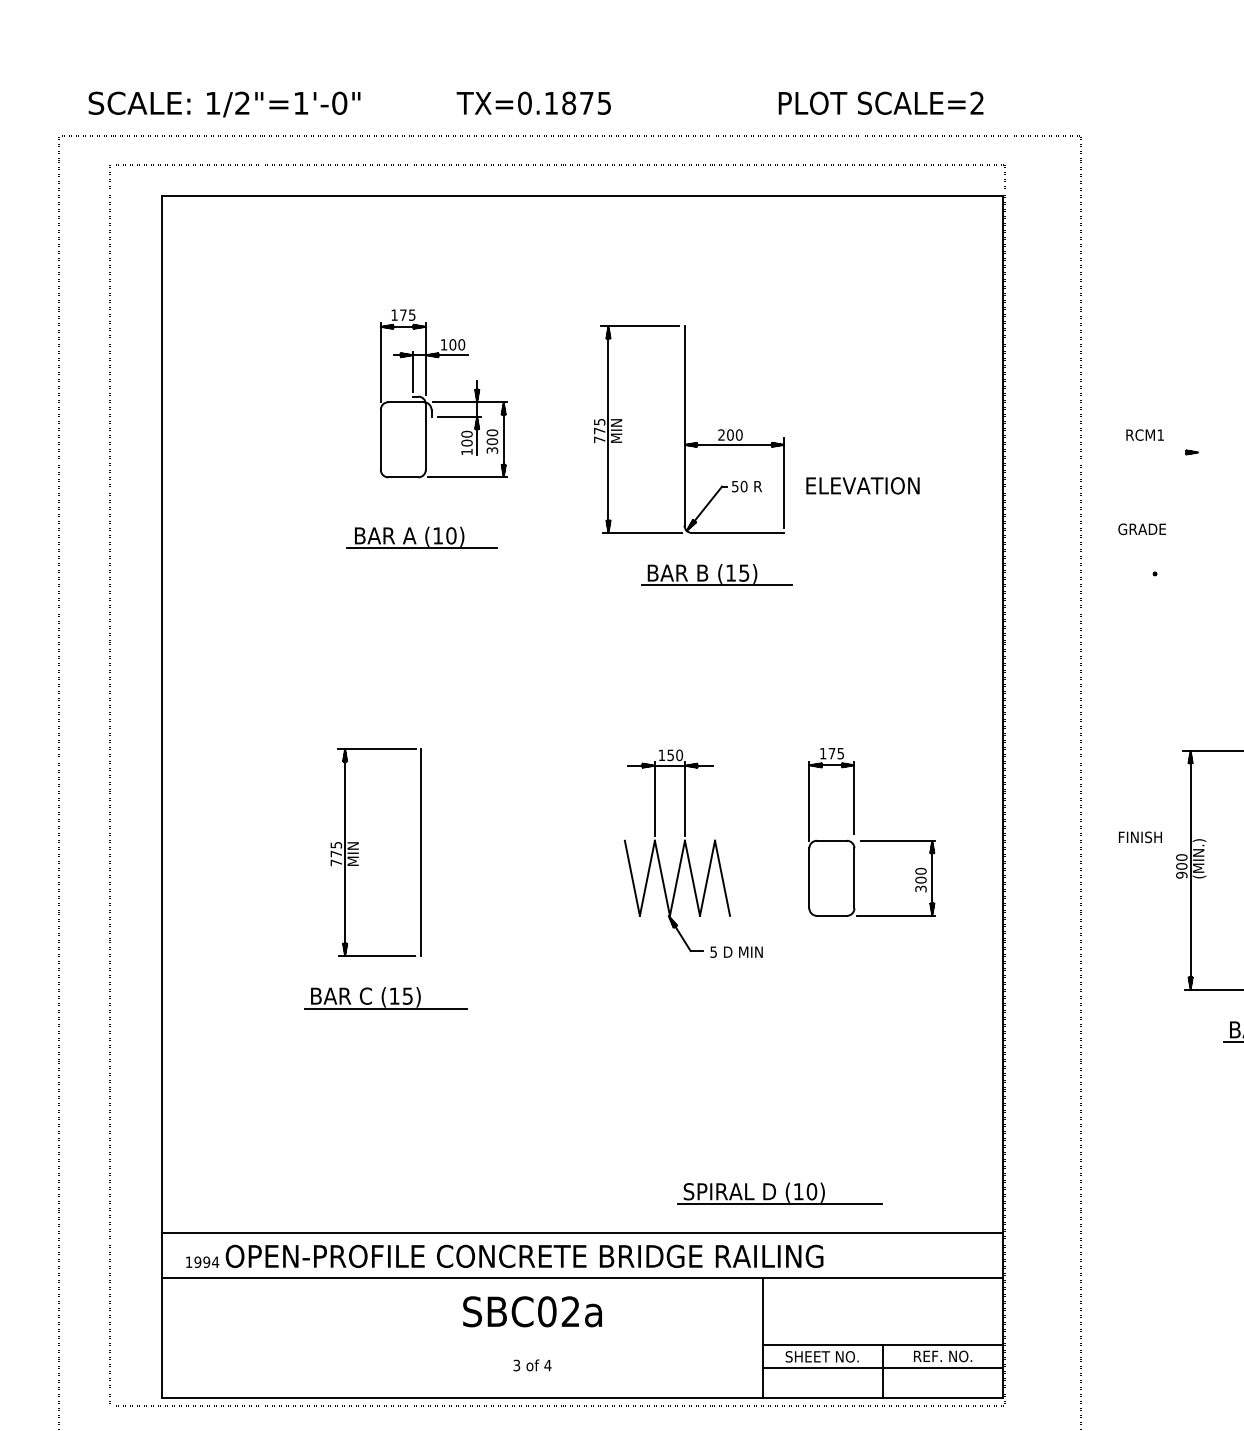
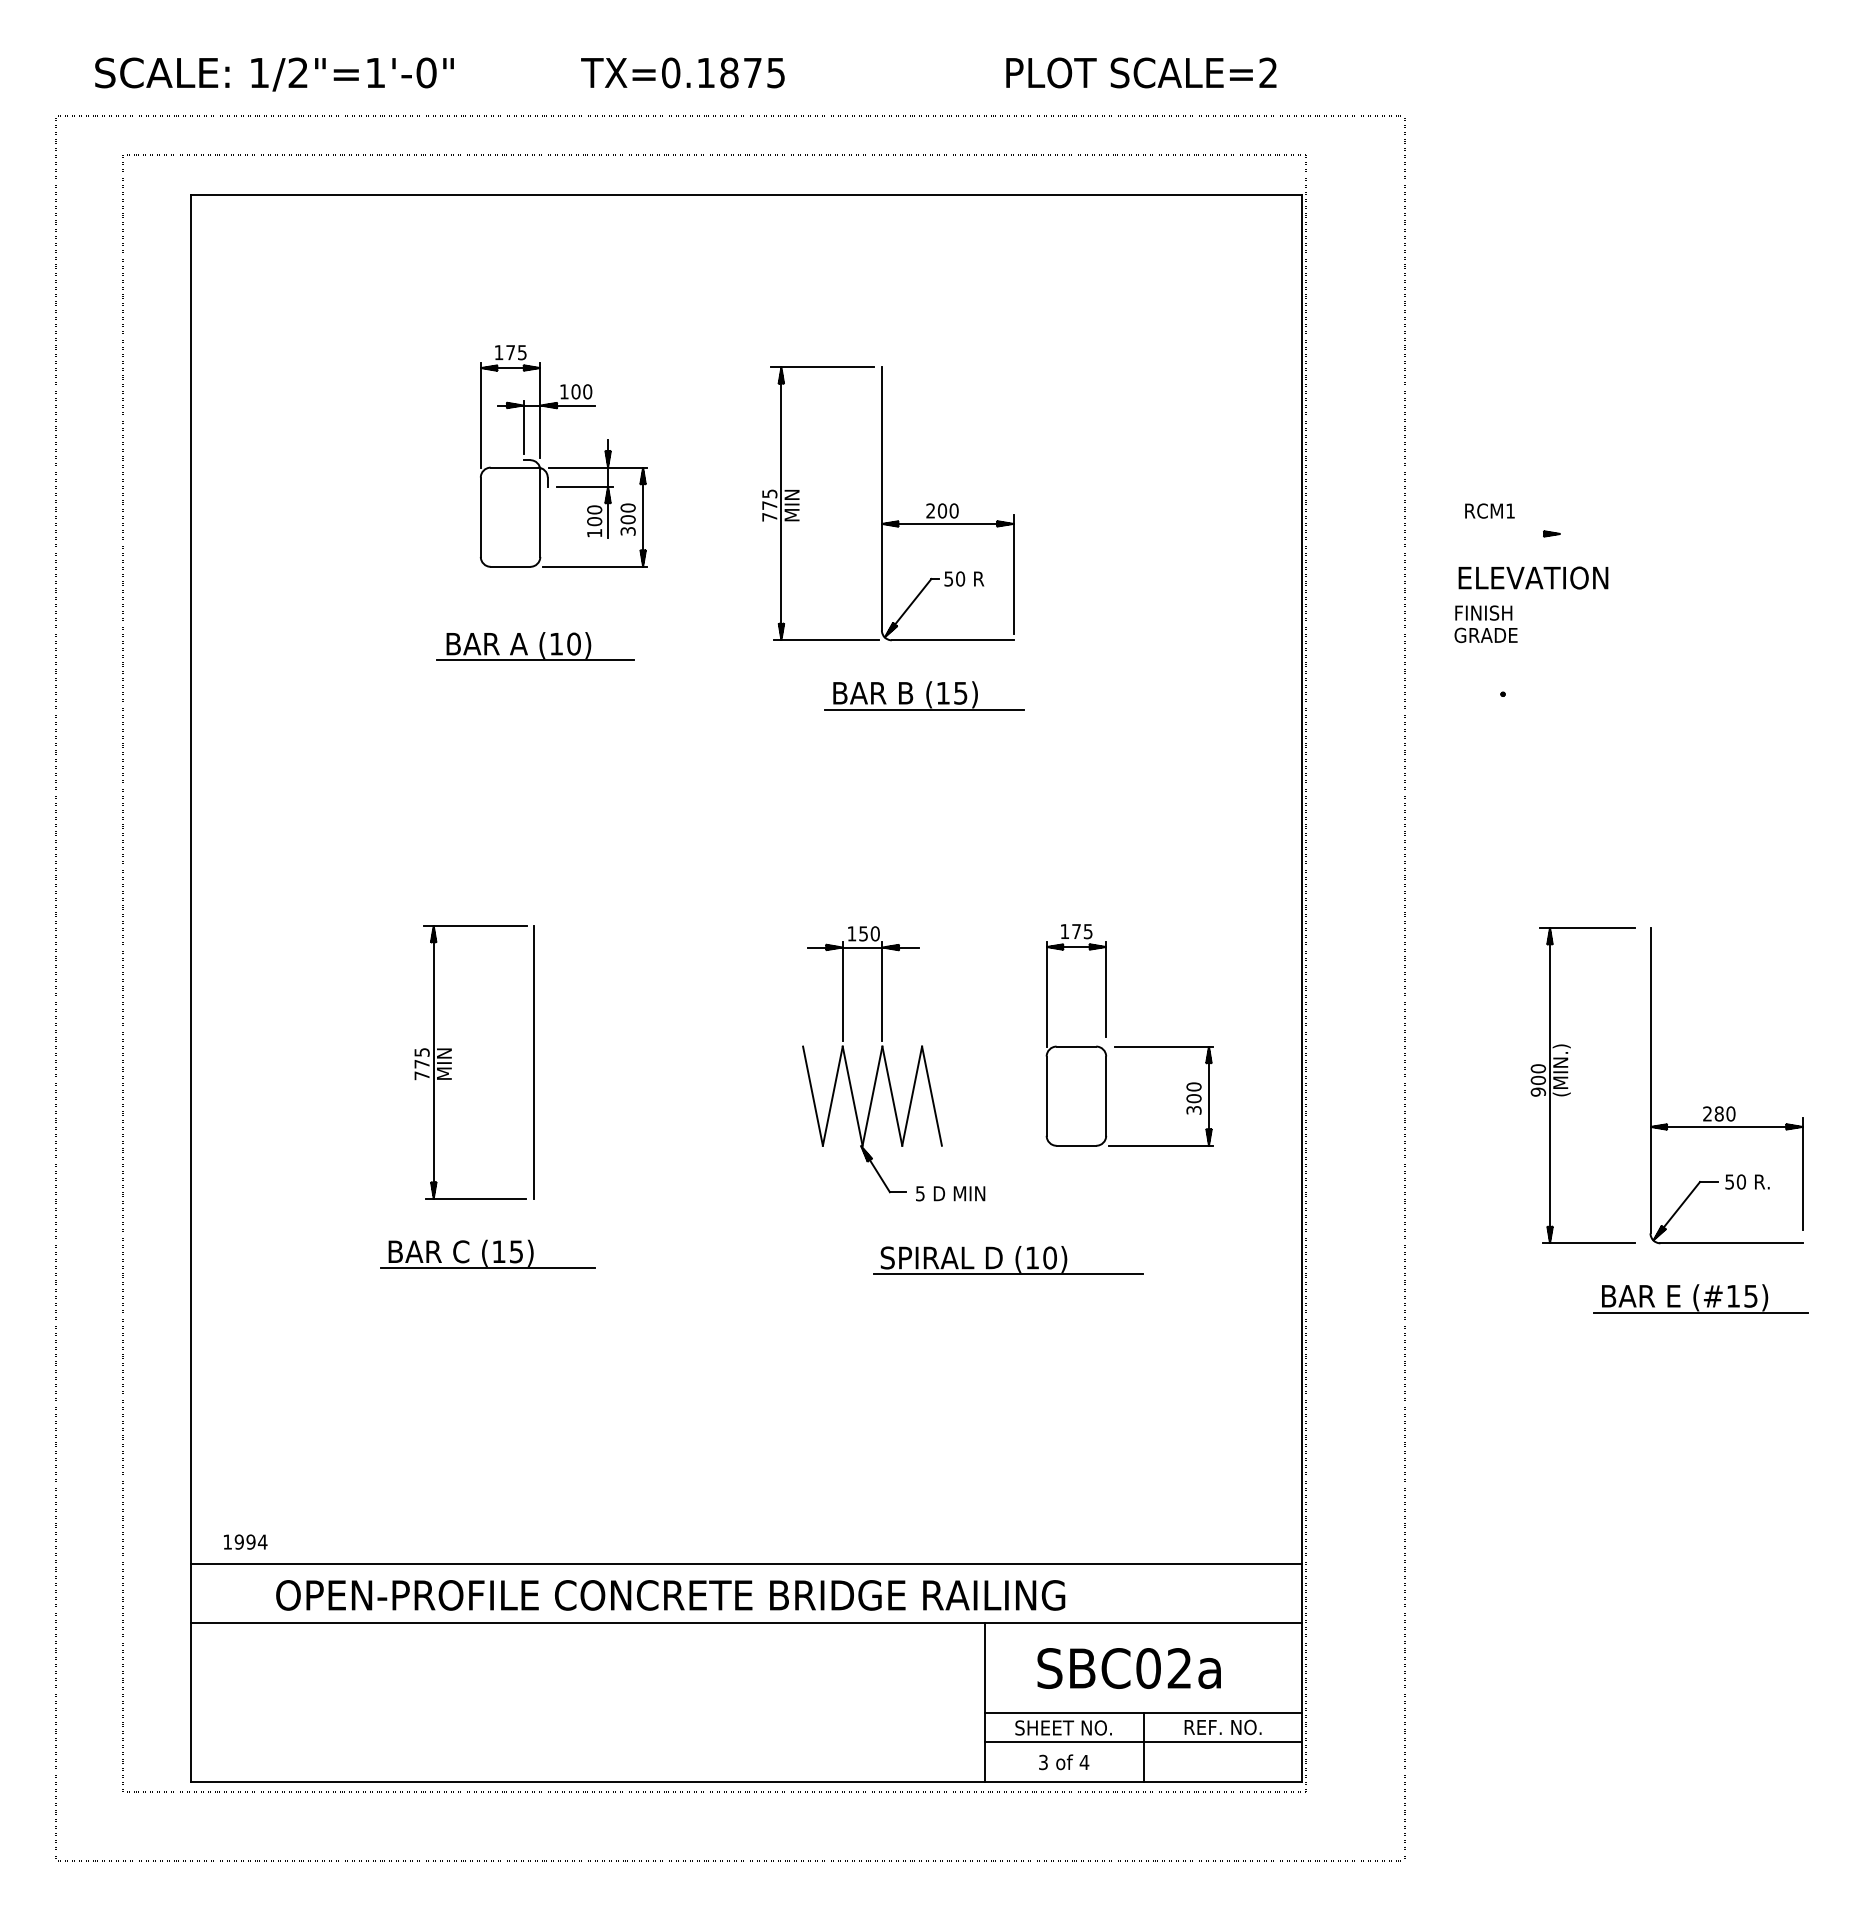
text: (863, 485) -> (1533, 577), moved
text: (1140, 836) -> (1483, 612), moved
part: (780, 1193) -> (1008, 1260), moved
text: (202, 1261) -> (245, 1541), moved
text: (532, 1311) -> (1128, 1668), moved
text: (532, 1365) -> (1064, 1762), moved

